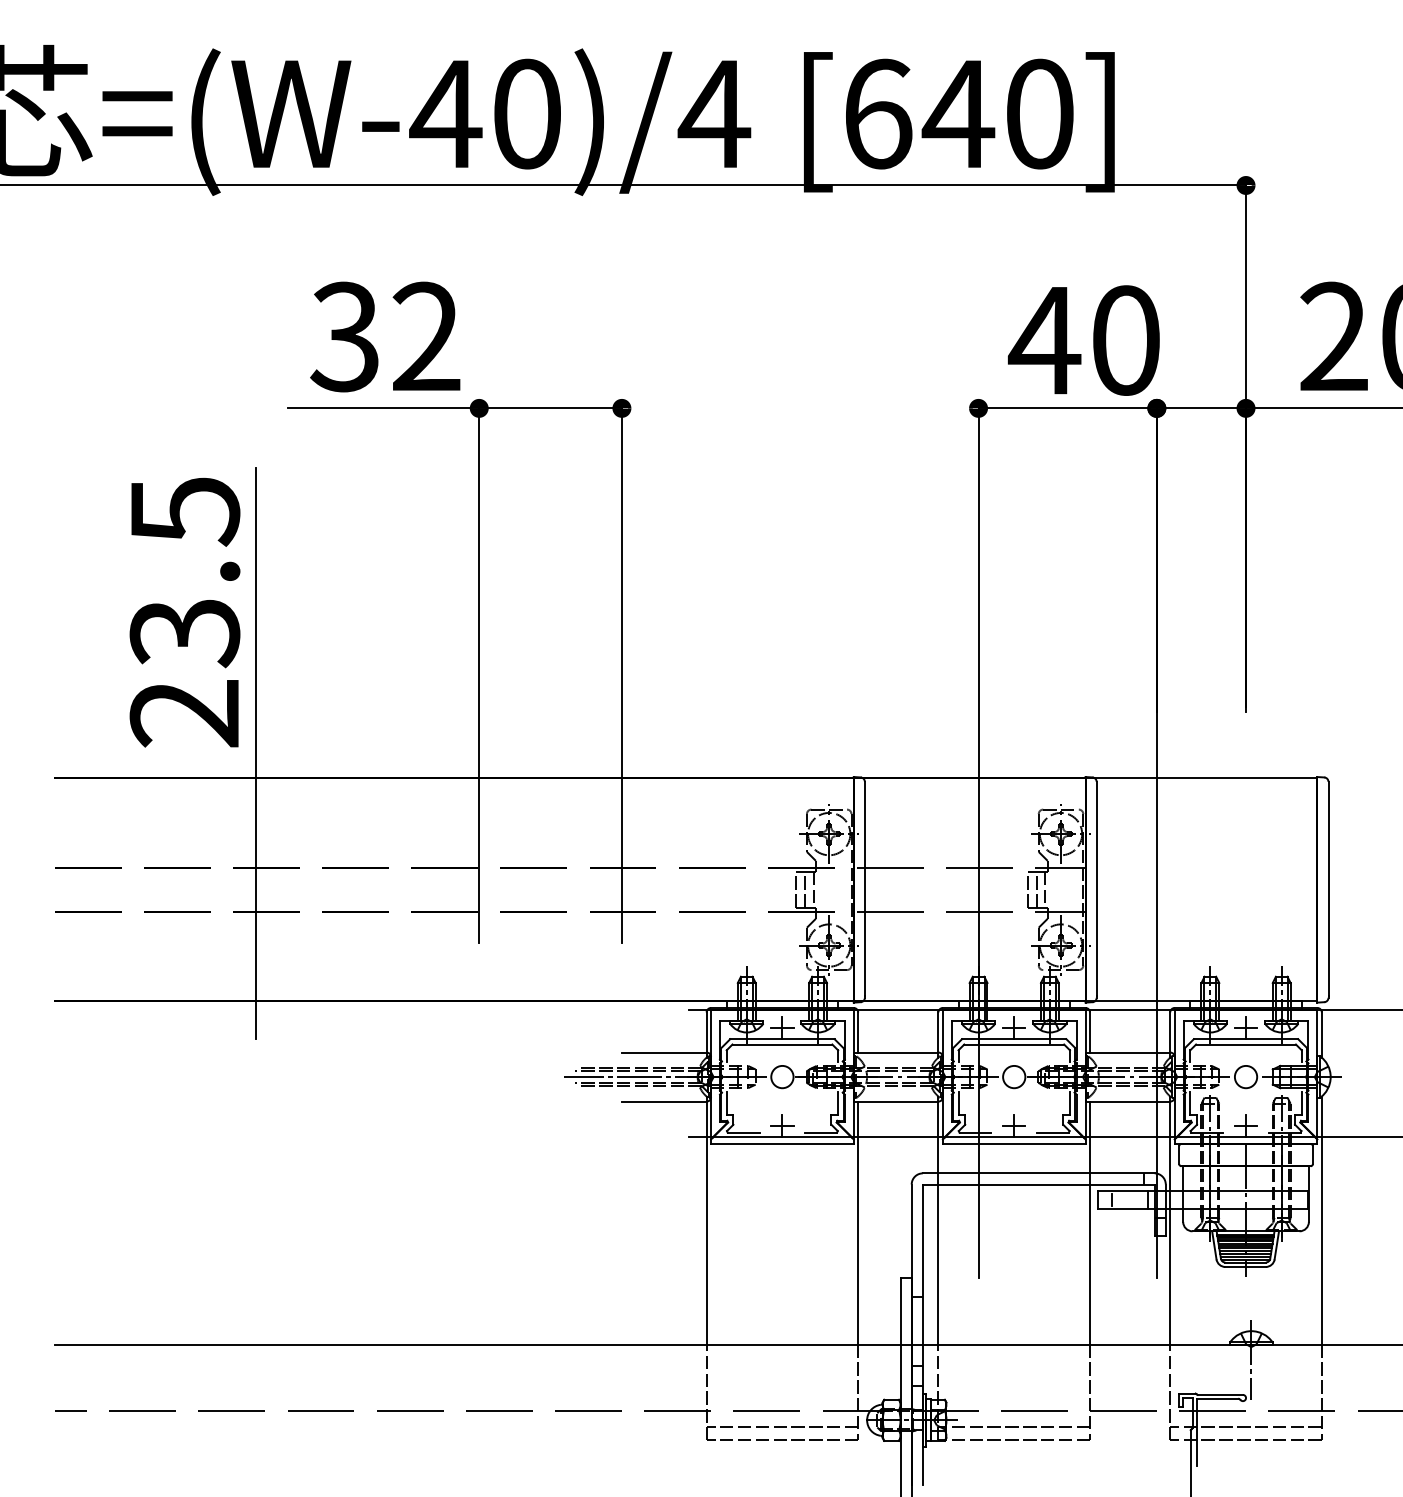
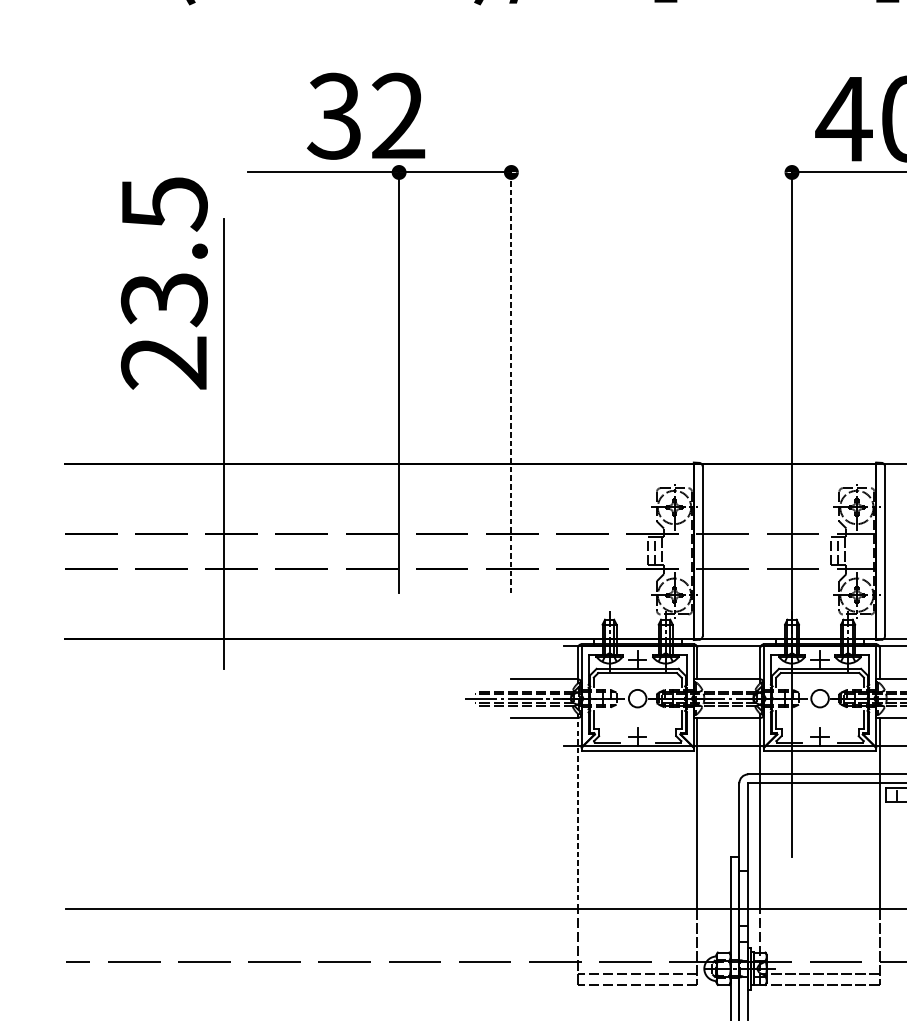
text: (385, 336) -> (366, 115), moved
text: (184, 612) -> (164, 283), moved
line: (621, 673) -> (511, 381), solid -> dashed
line: (706, 1220) -> (577, 811), solid -> dashed

